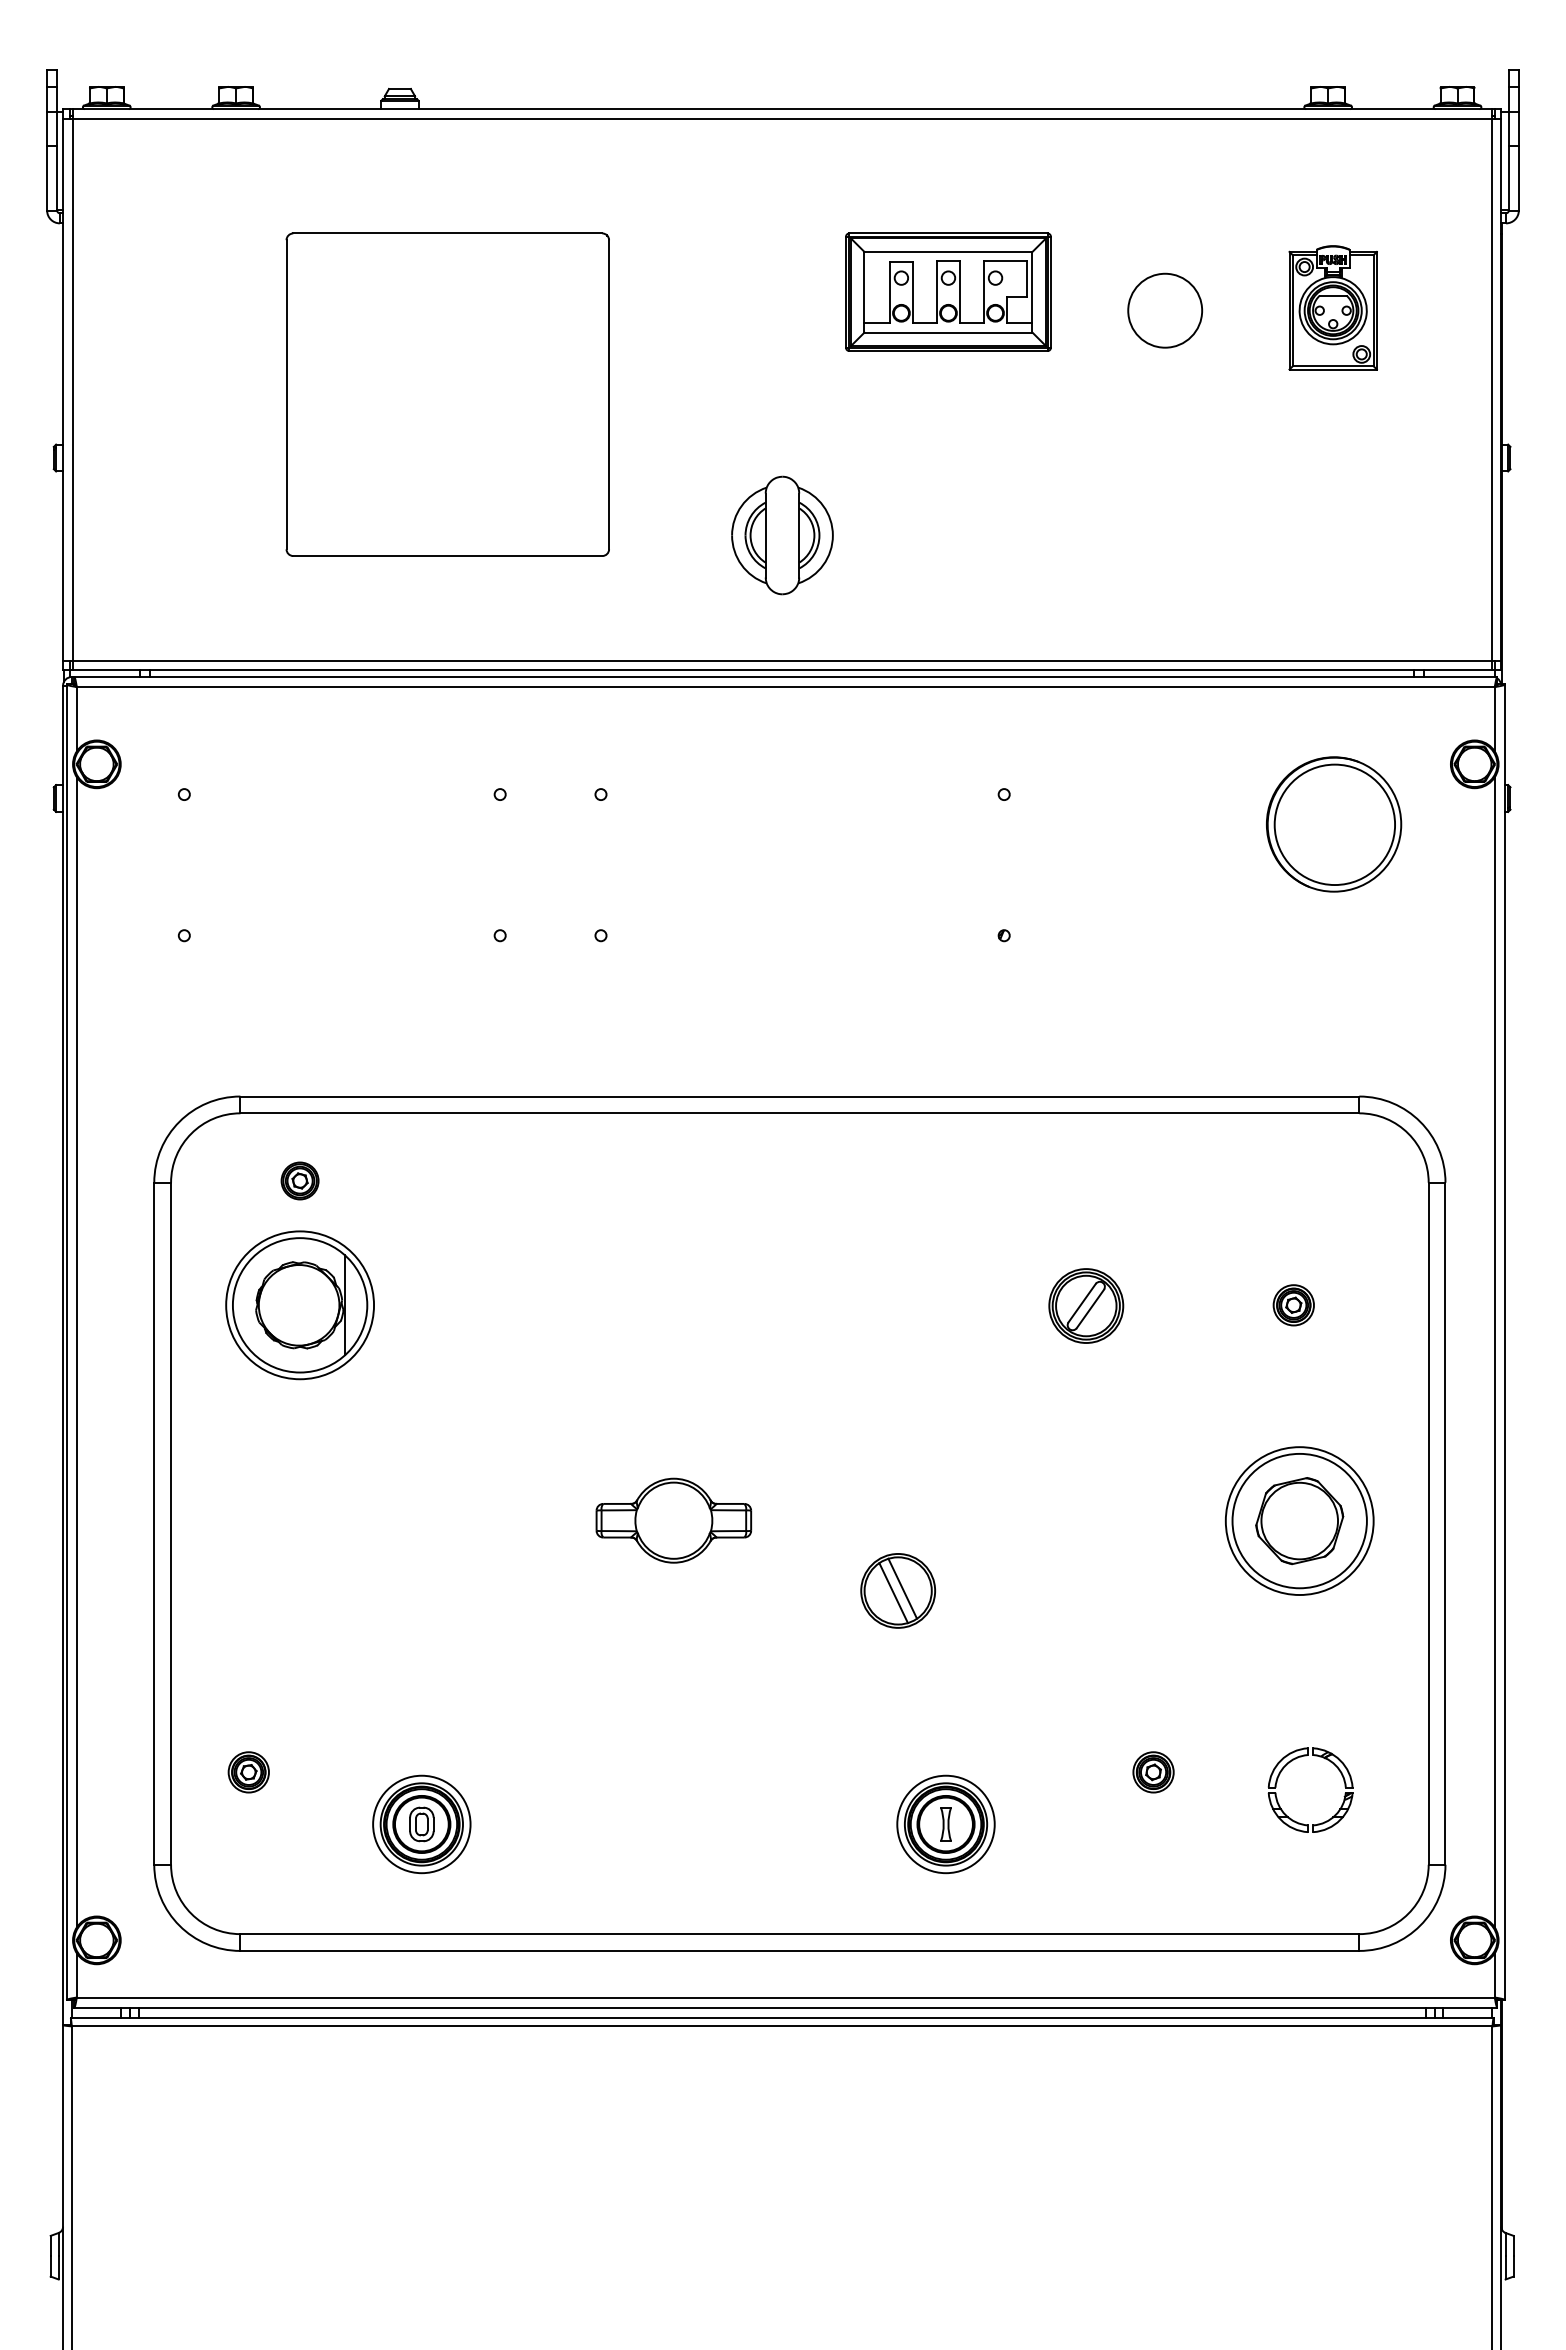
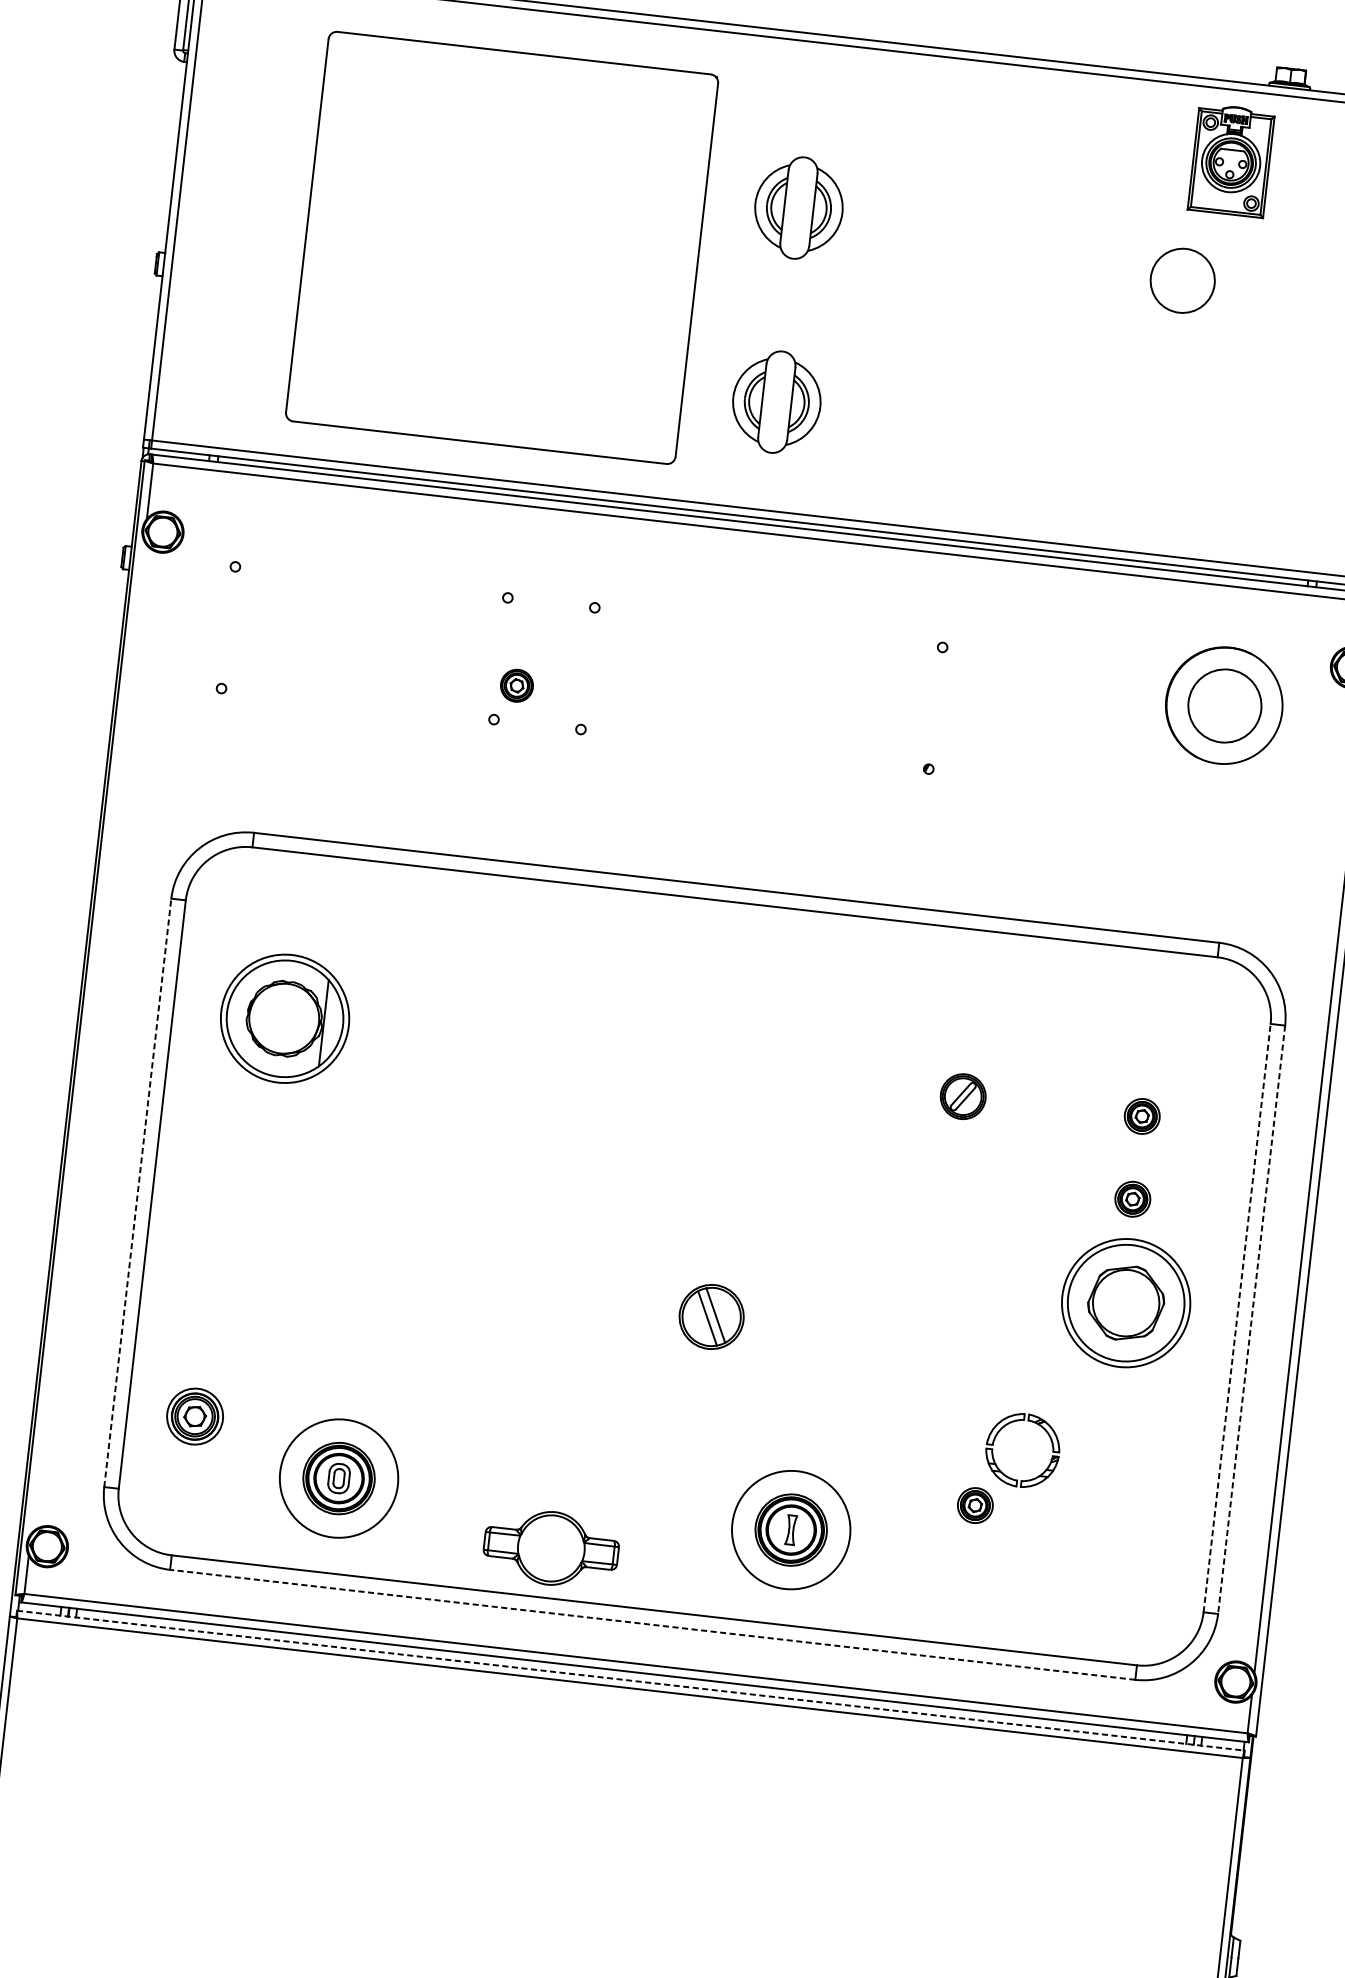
part: (948, 291) -> (944, 207), removed
part: (1332, 307) -> (1230, 160), moved
part: (782, 310) -> (798, 208), added
circle: (1165, 310) -> (1183, 280), moved
part: (447, 394) -> (501, 247), size x1.4
circle: (1334, 824) -> (1224, 705), size x0.7
part: (299, 1180) -> (516, 685), moved
part: (1086, 1305) -> (963, 1096), size x0.7
line: (76, 1352) -> (87, 1037), removed
part: (1293, 1401) -> (1132, 1199), added
part: (673, 1520) -> (551, 1548), moved
line: (154, 1523) -> (138, 1192), solid -> dashed
line: (1428, 1523) -> (1237, 1317), solid -> dashed
line: (1445, 1524) -> (1251, 1320), solid -> dashed
part: (897, 1590) -> (711, 1316), moved
part: (1306, 1756) -> (1022, 1421), moved
part: (248, 1772) -> (194, 1416), size x1.6
circle: (421, 1824) -> (338, 1478), size x1.4
circle: (945, 1824) -> (790, 1530), size x1.4
line: (799, 1950) -> (652, 1624), solid -> dashed
line: (782, 2017) -> (631, 1680), solid -> dashed

